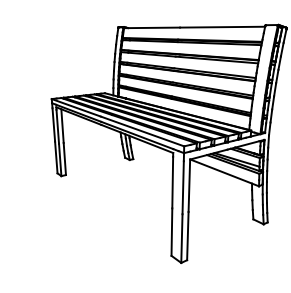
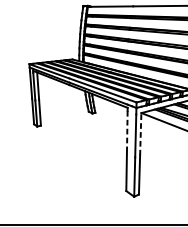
line: (172, 182) -> (127, 131), solid -> dashed
line: (189, 185) -> (140, 134), solid -> dashed

